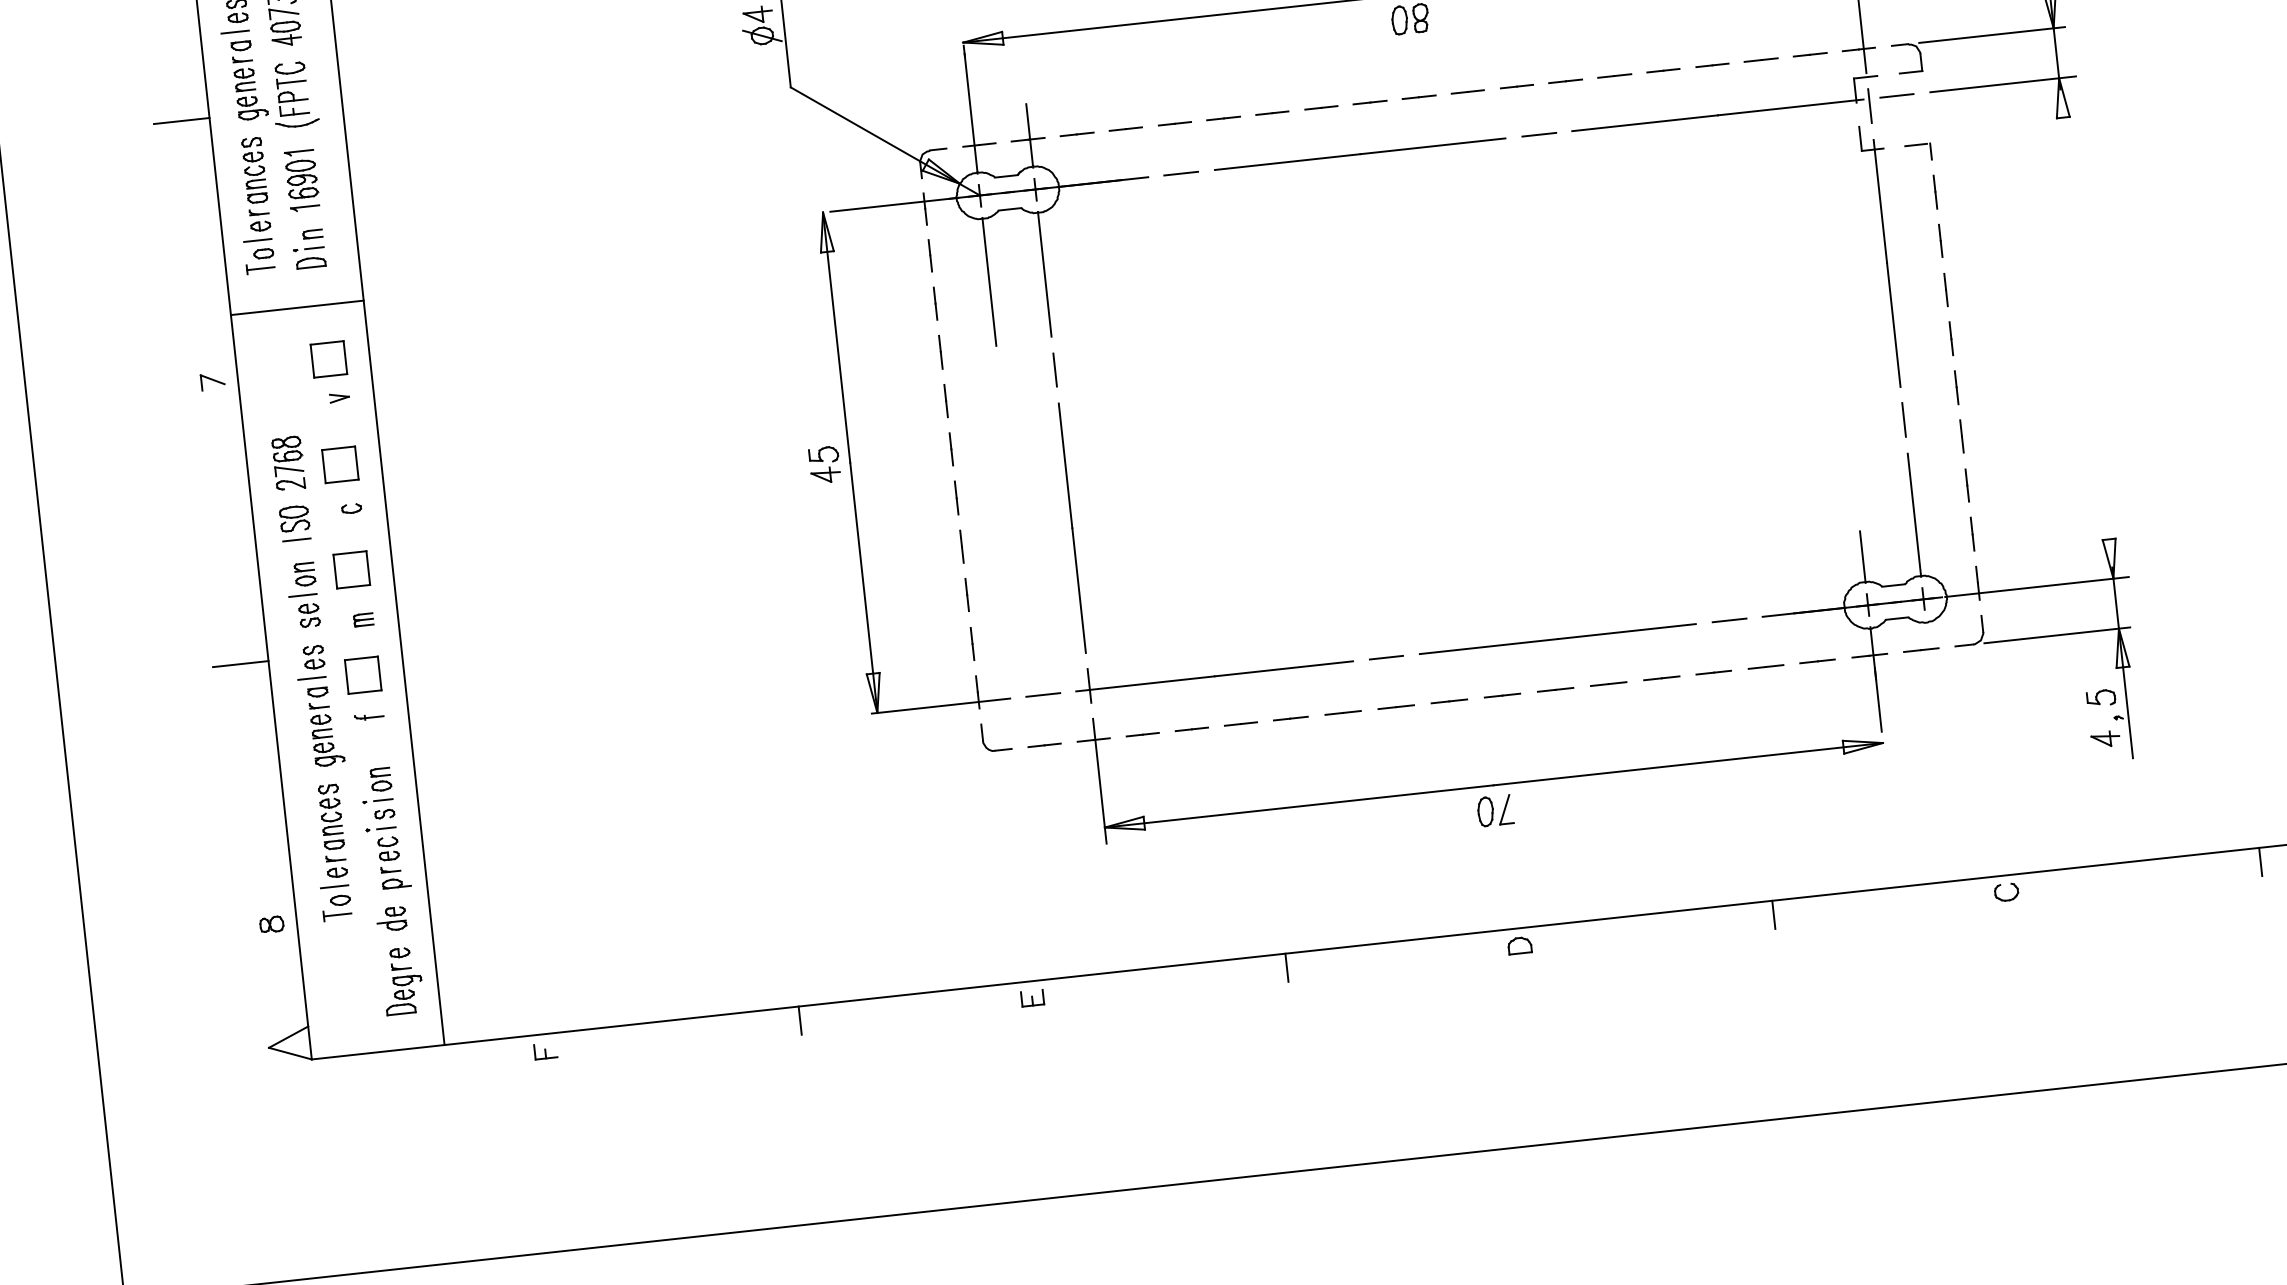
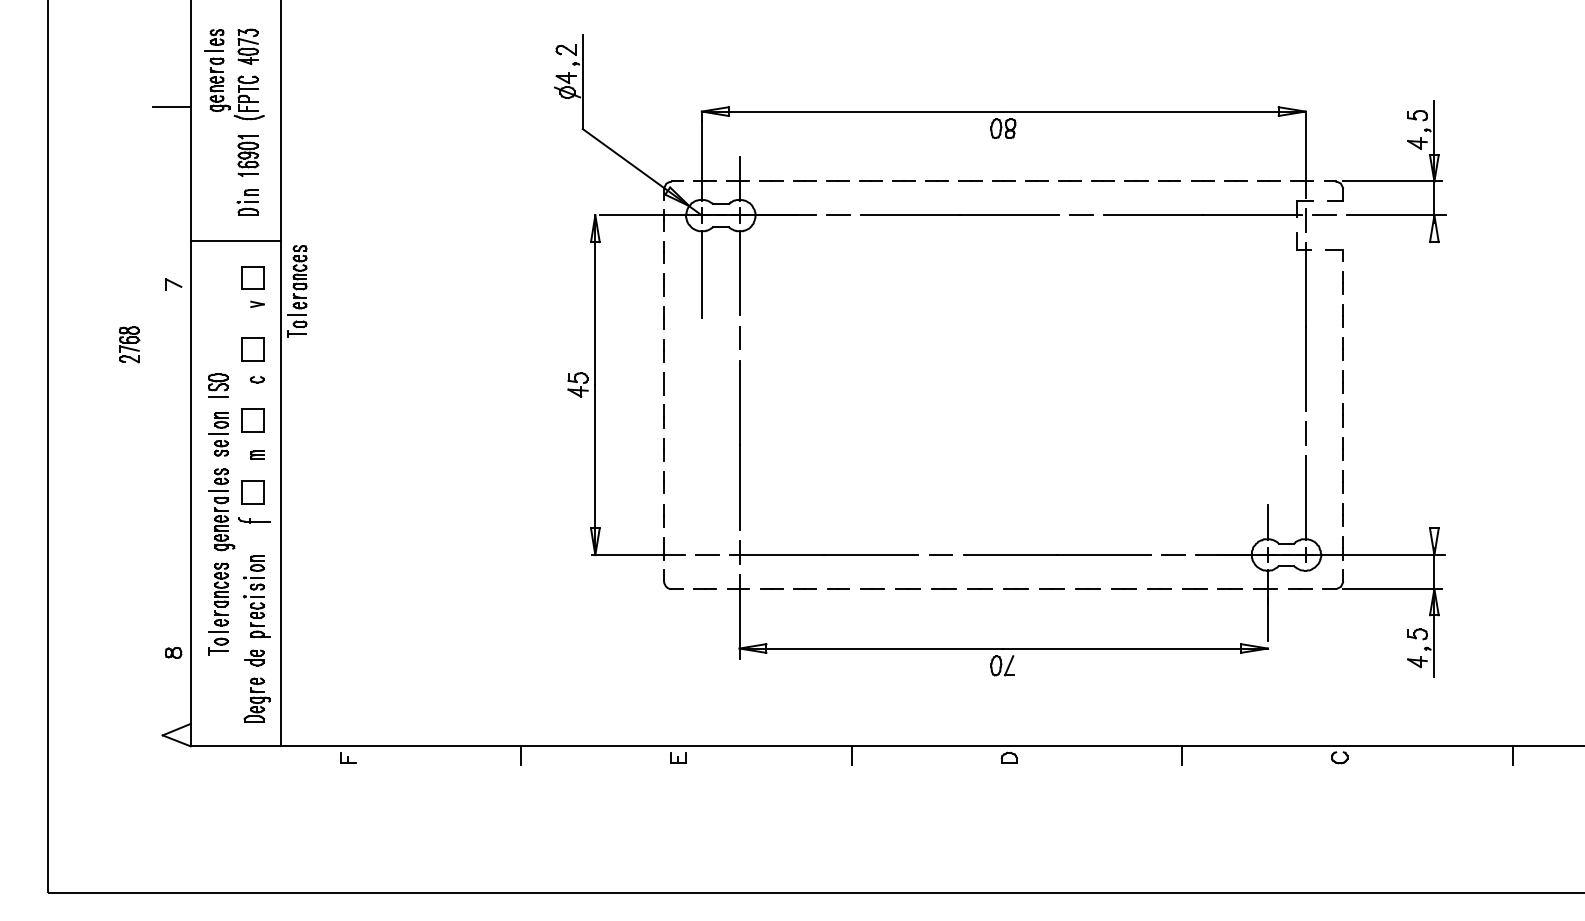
part: (254, 205) -> (297, 291), moved
part: (288, 463) -> (129, 344), moved
line: (240, 663) -> (171, 475), removed
part: (368, 716) -> (253, 520), size x1.6

